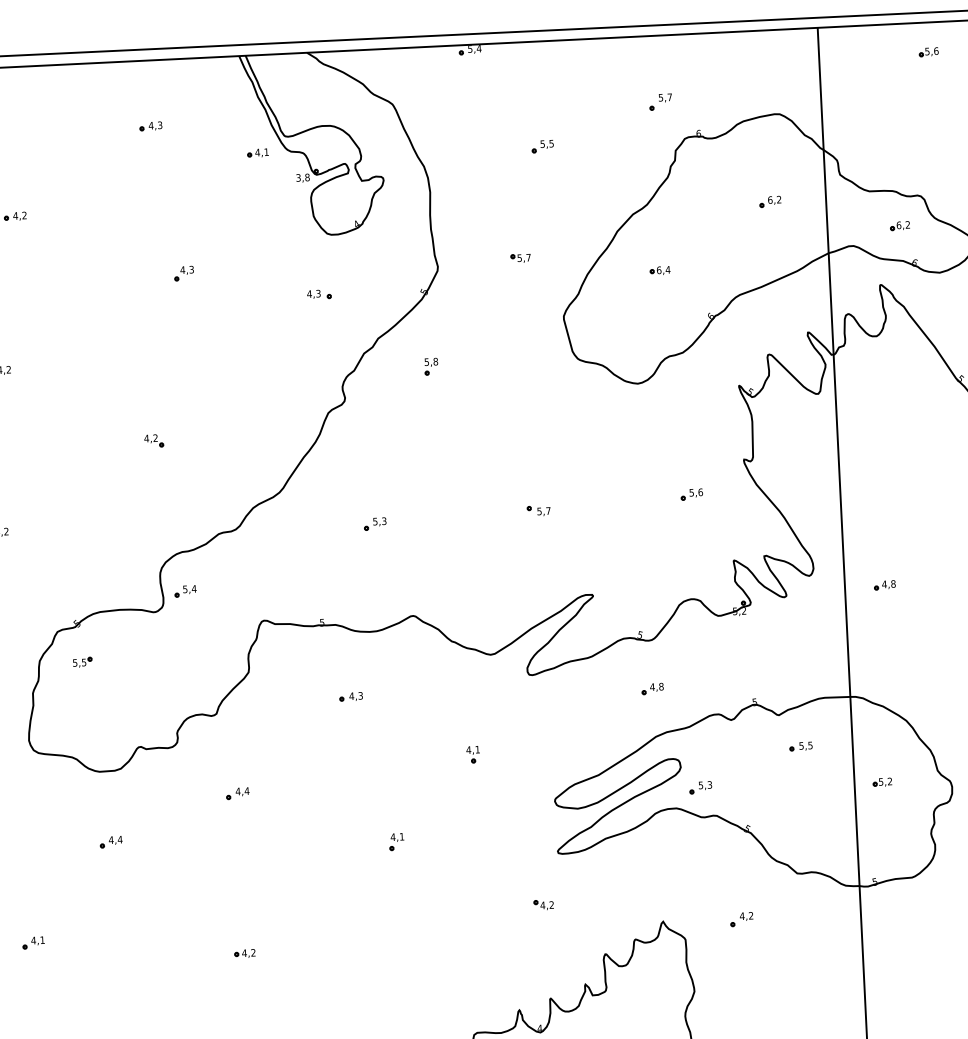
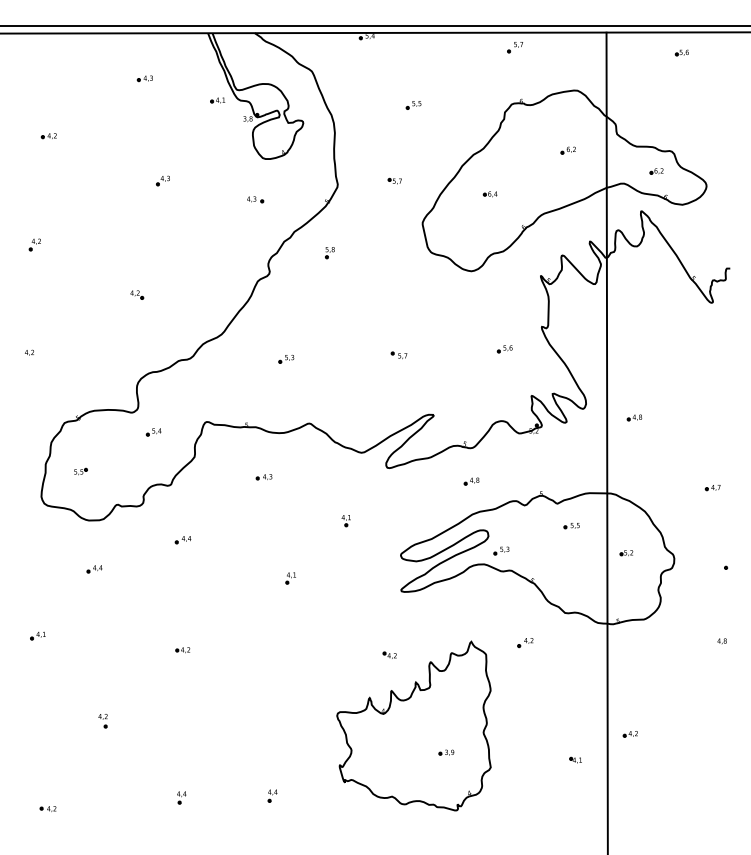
part: (659, 102) -> (514, 47), moved
part: (185, 591) -> (153, 432), moved
part: (82, 661) -> (80, 471), moved
part: (543, 903) -> (389, 654), moved

